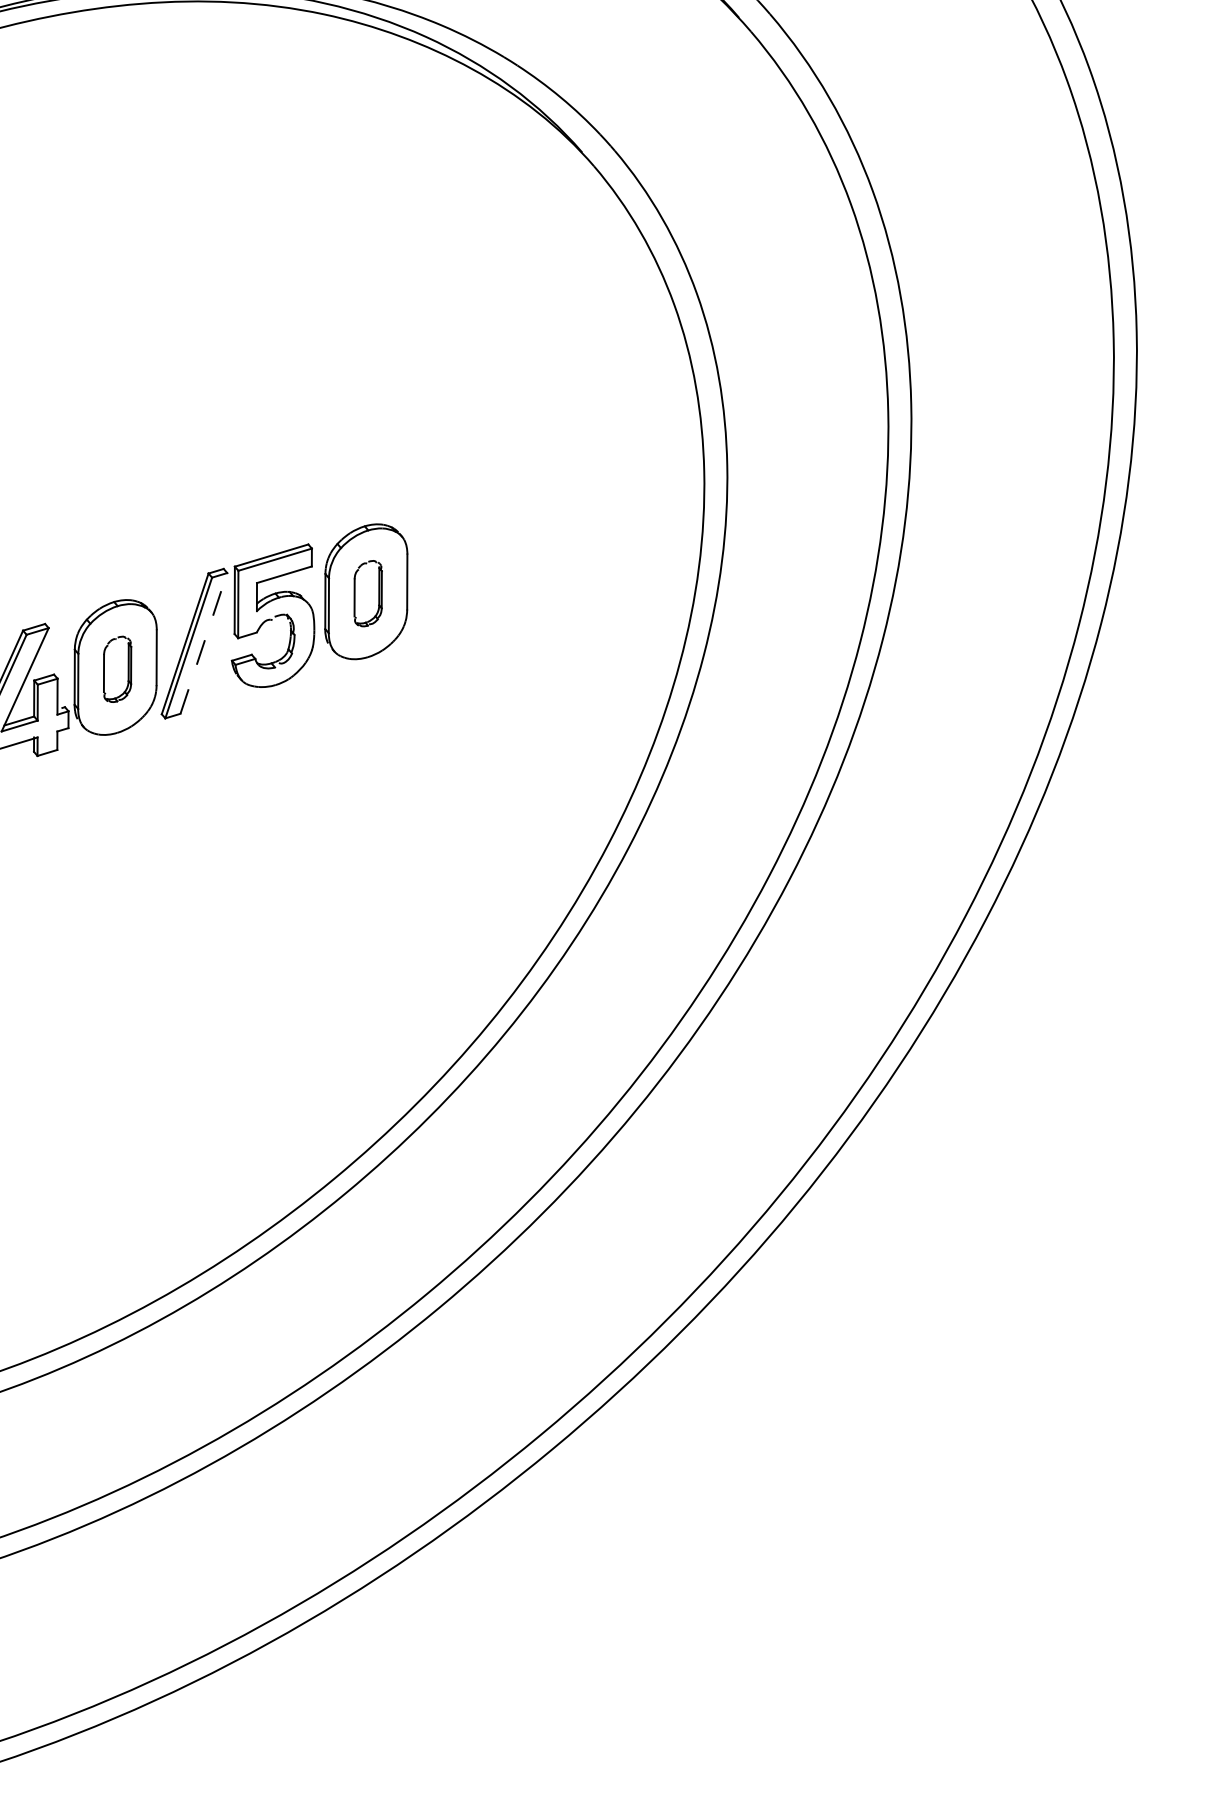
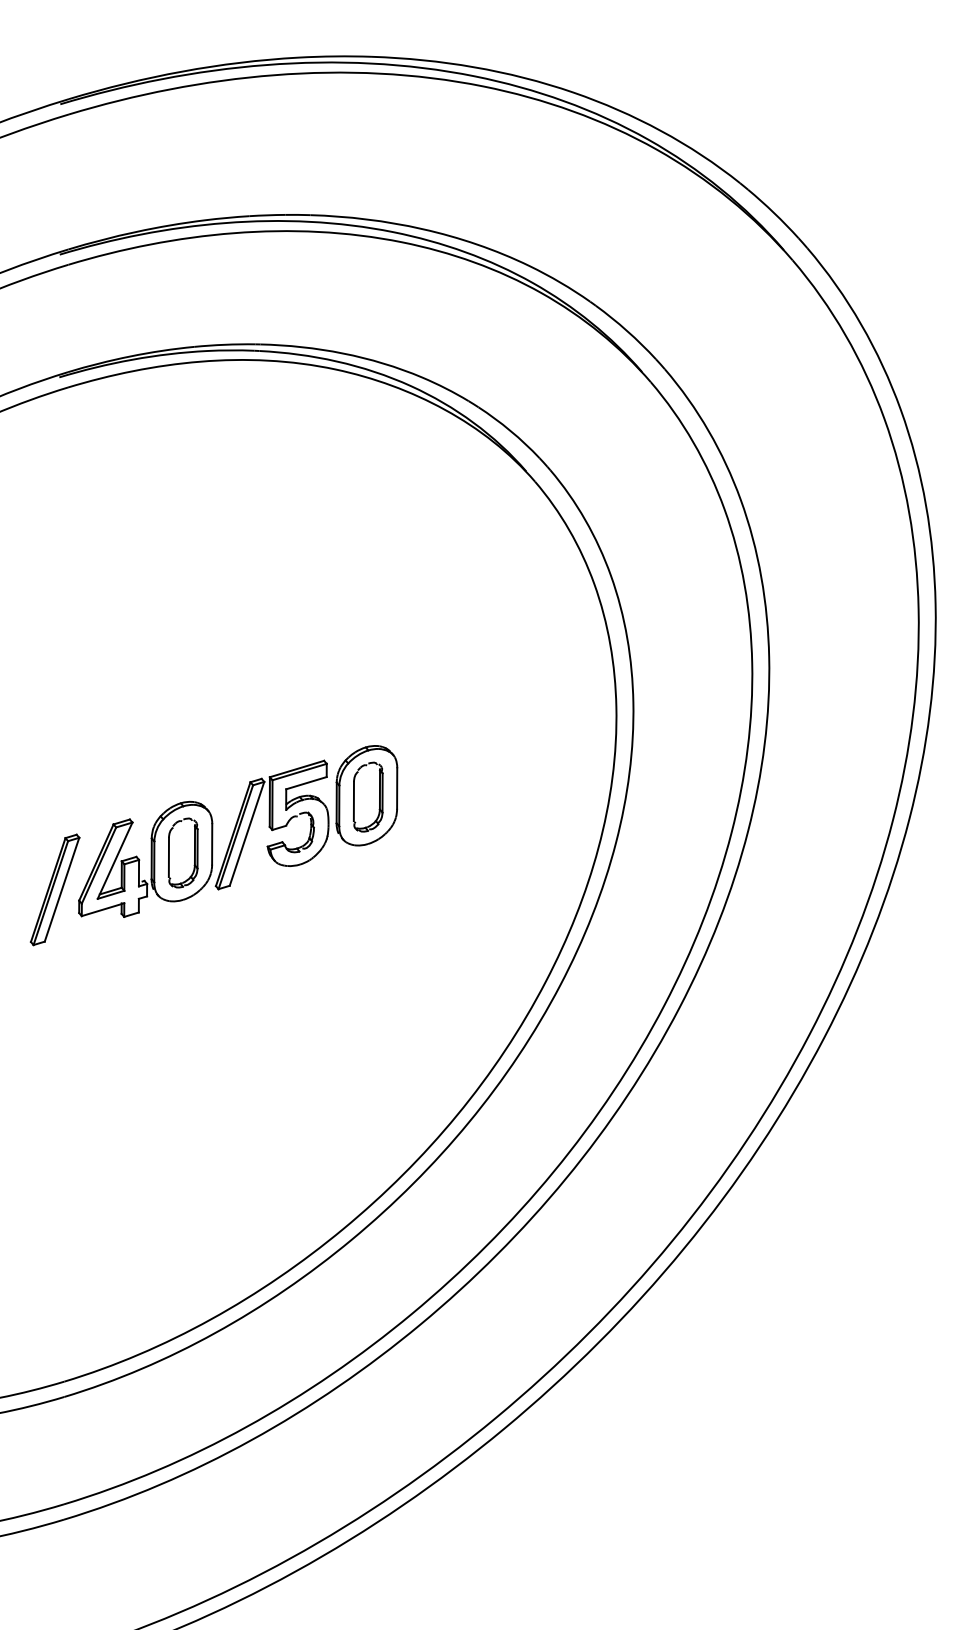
part: (368, 592) -> (368, 796), size x1.43
line: (204, 642) -> (247, 833), dashed -> solid
part: (117, 668) -> (183, 852), size x1.43

